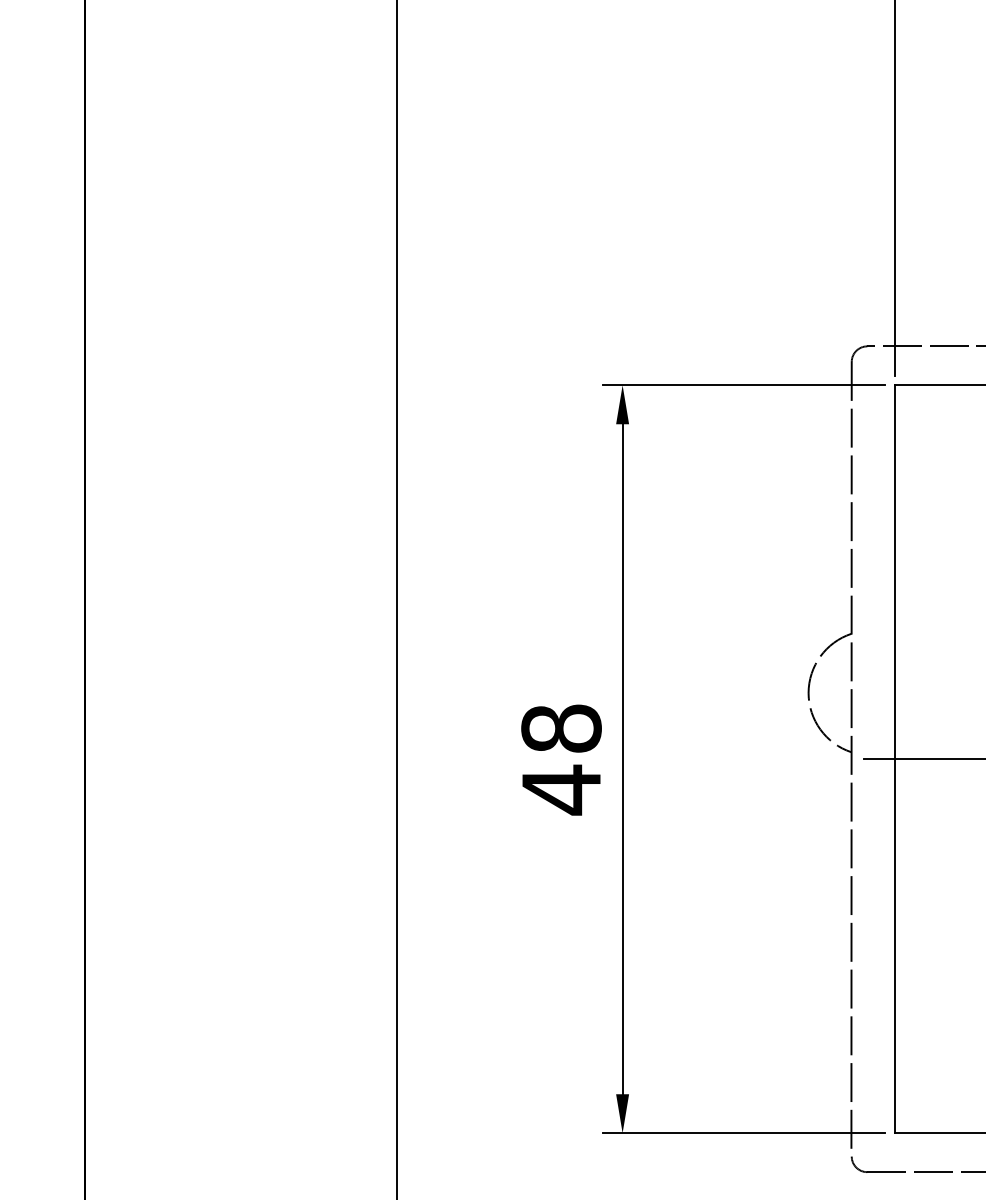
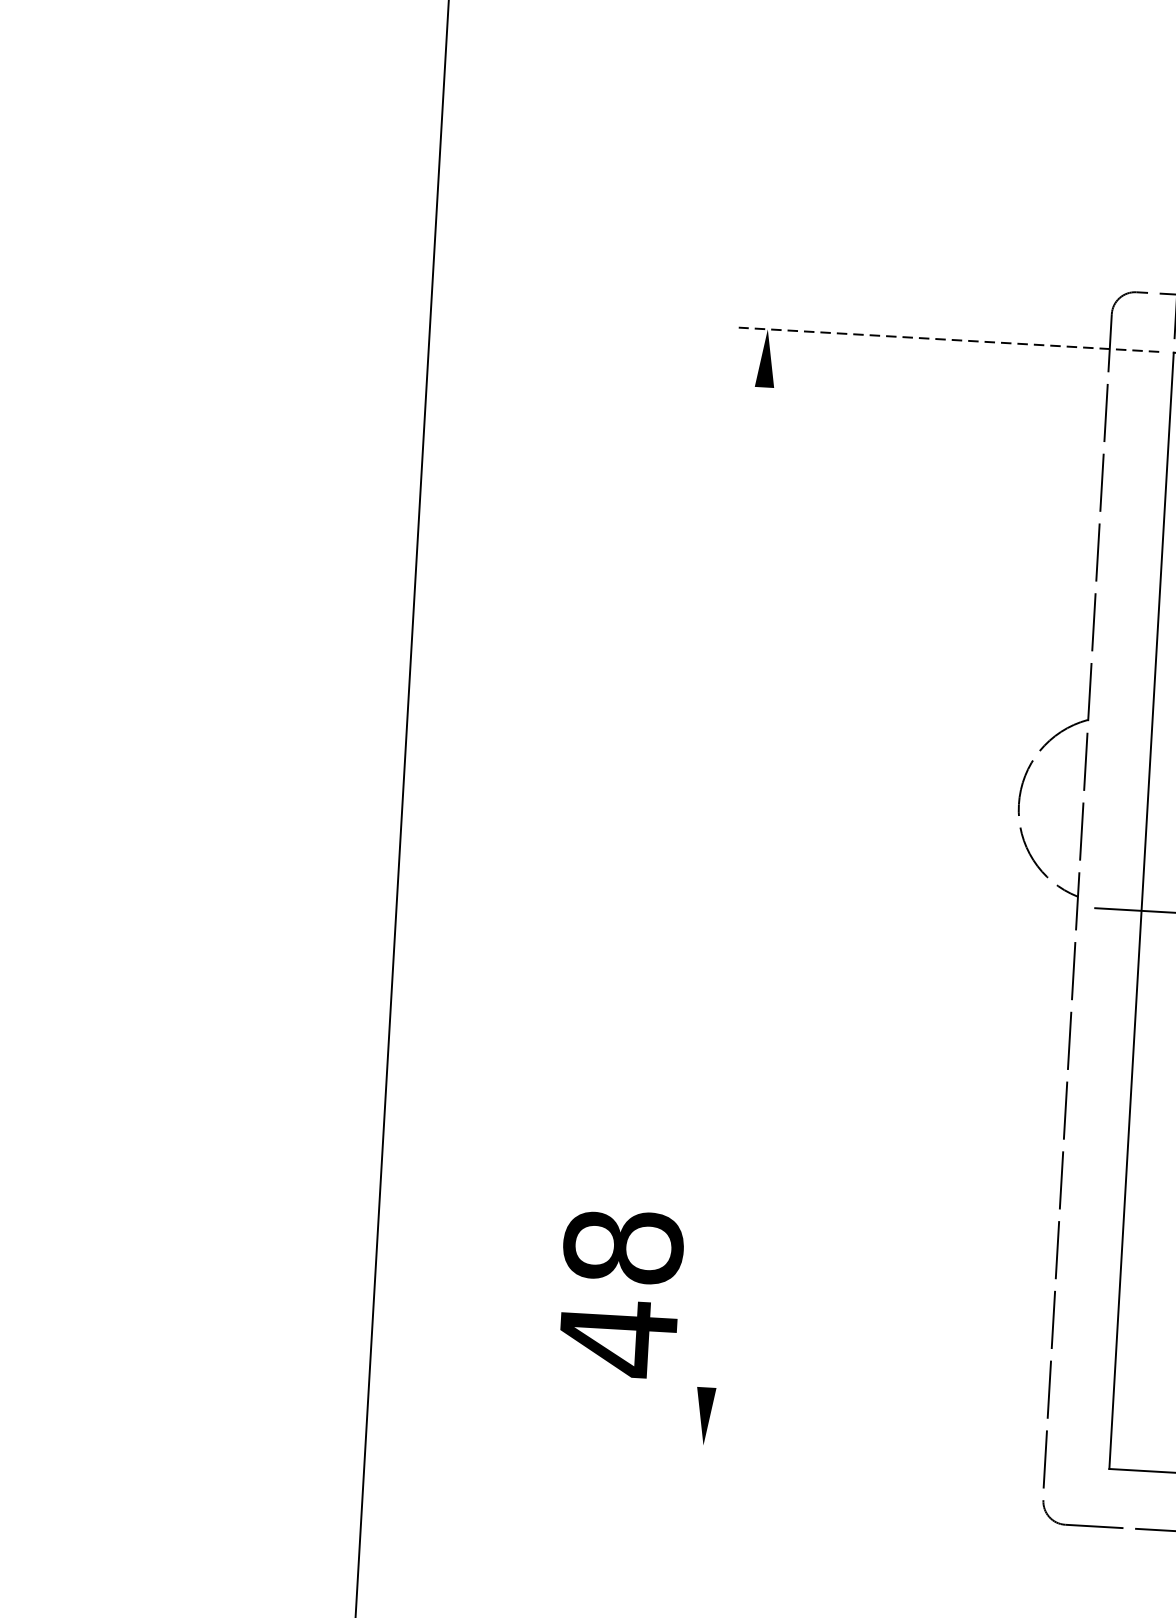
line: (743, 385) -> (948, 340), solid -> dashed
text: (561, 759) -> (620, 1293), moved
line: (622, 759) -> (735, 887), removed
line: (743, 1133) -> (883, 1456), removed

